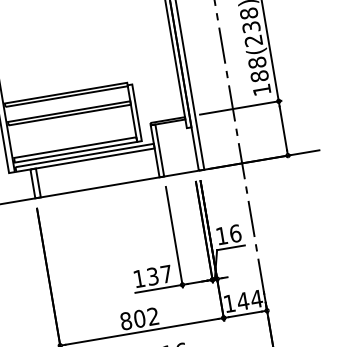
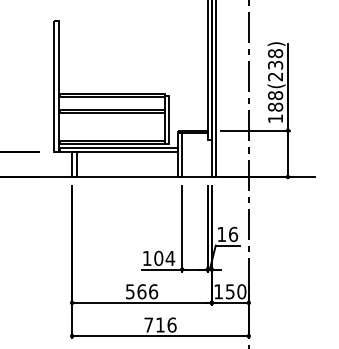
text: (159, 275) -> (164, 258), 137 -> 104
text: (249, 300) -> (235, 291), 144 -> 150
text: (139, 318) -> (141, 291), 802 -> 566

